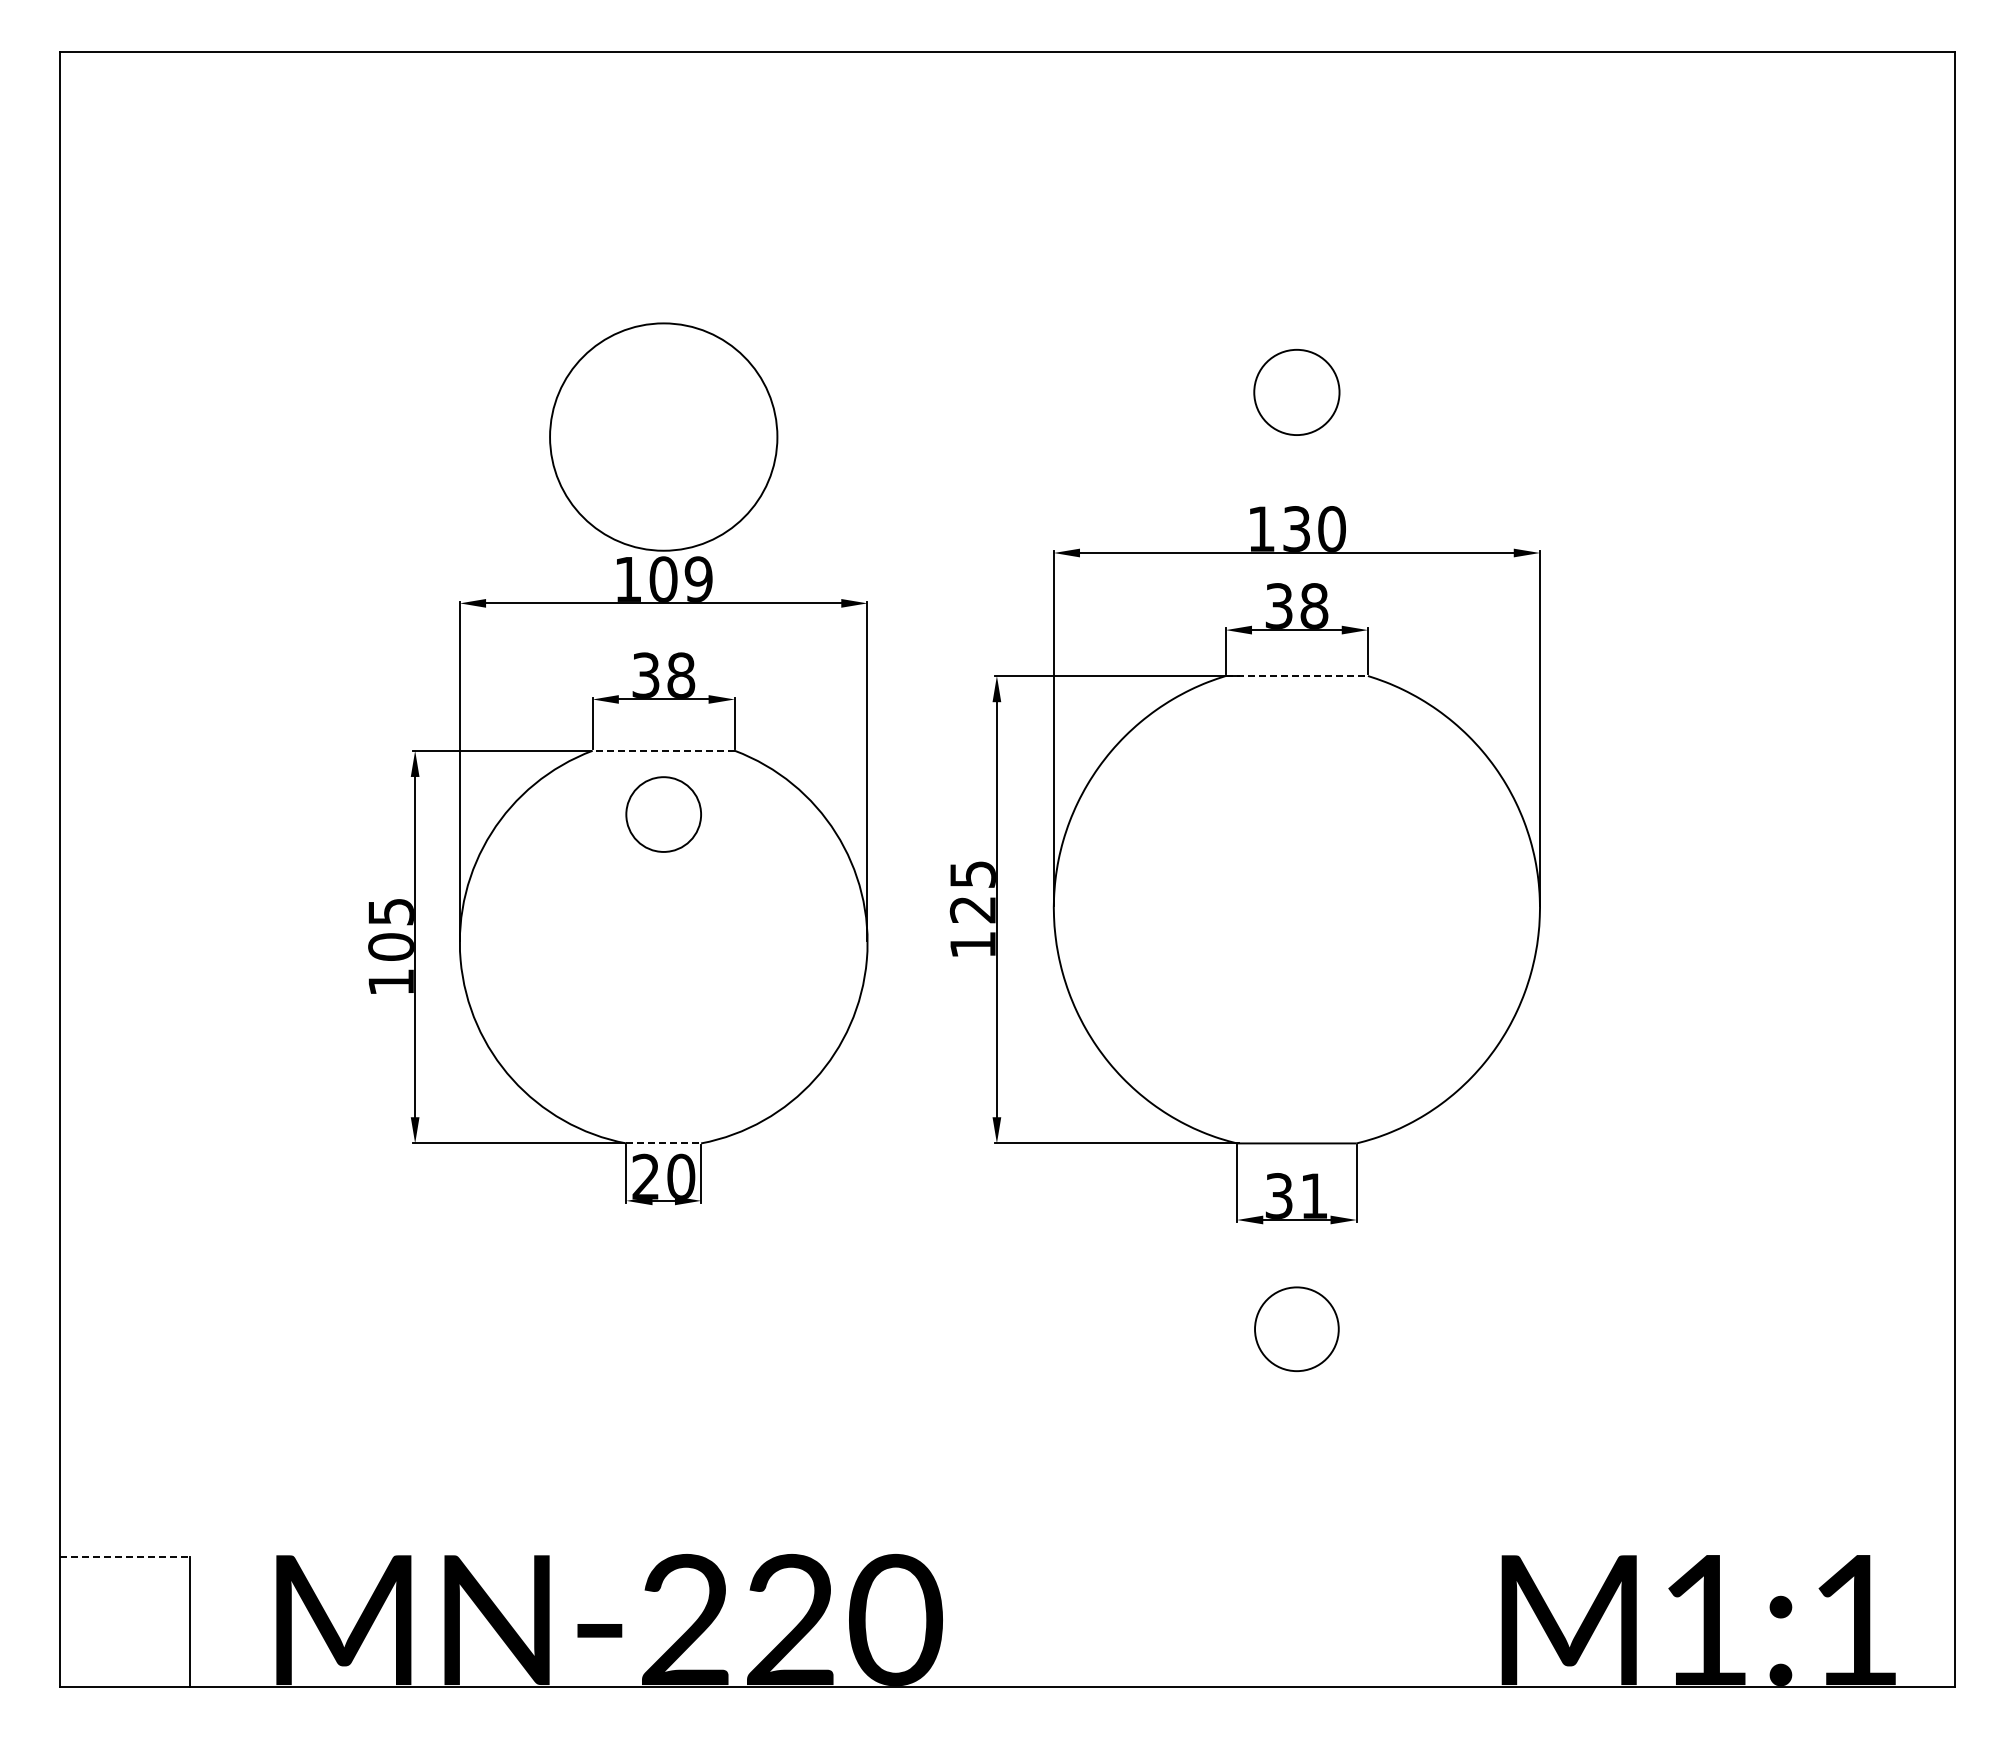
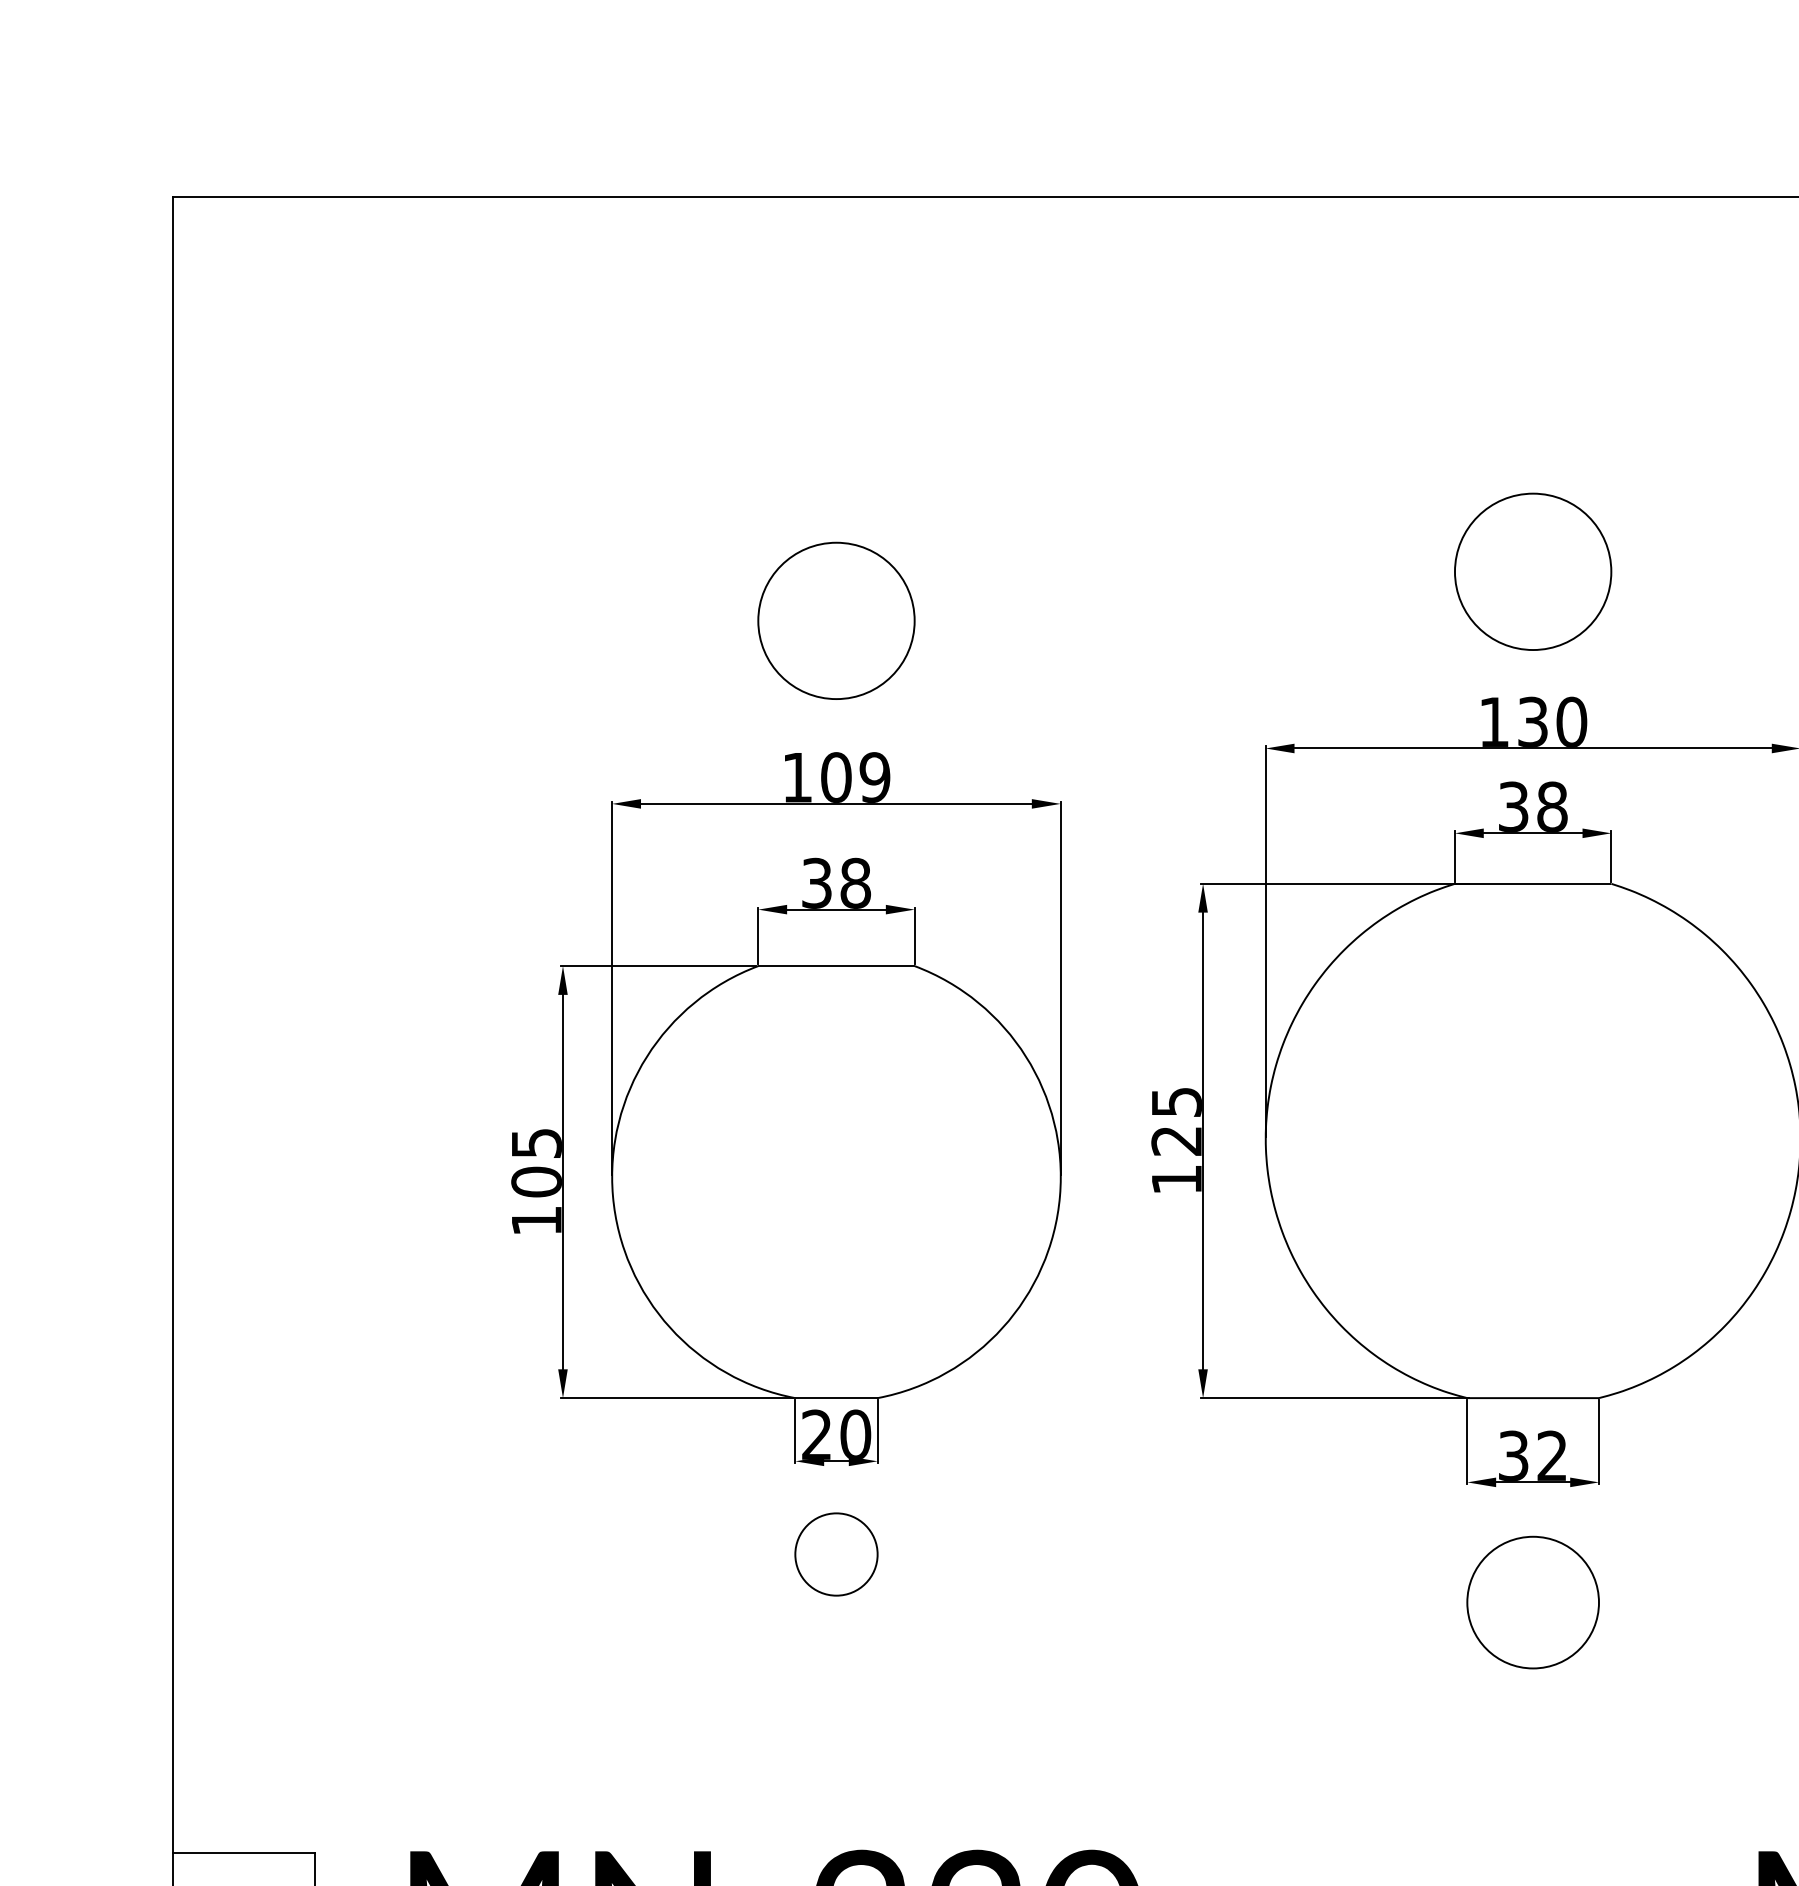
circle: (1296, 392) -> (1532, 571), size x1.67
circle: (663, 437) -> (836, 621), size x0.62
line: (1297, 676) -> (1533, 884), dashed -> solid
line: (663, 750) -> (836, 965), dashed -> solid
circle: (663, 814) -> (836, 1554), moved
line: (664, 1143) -> (837, 1398), dashed -> solid
text: (1313, 1195) -> (1551, 1455), 31 -> 32
circle: (1296, 1329) -> (1532, 1602), size x1.43
line: (125, 1557) -> (244, 1853), dashed -> solid

